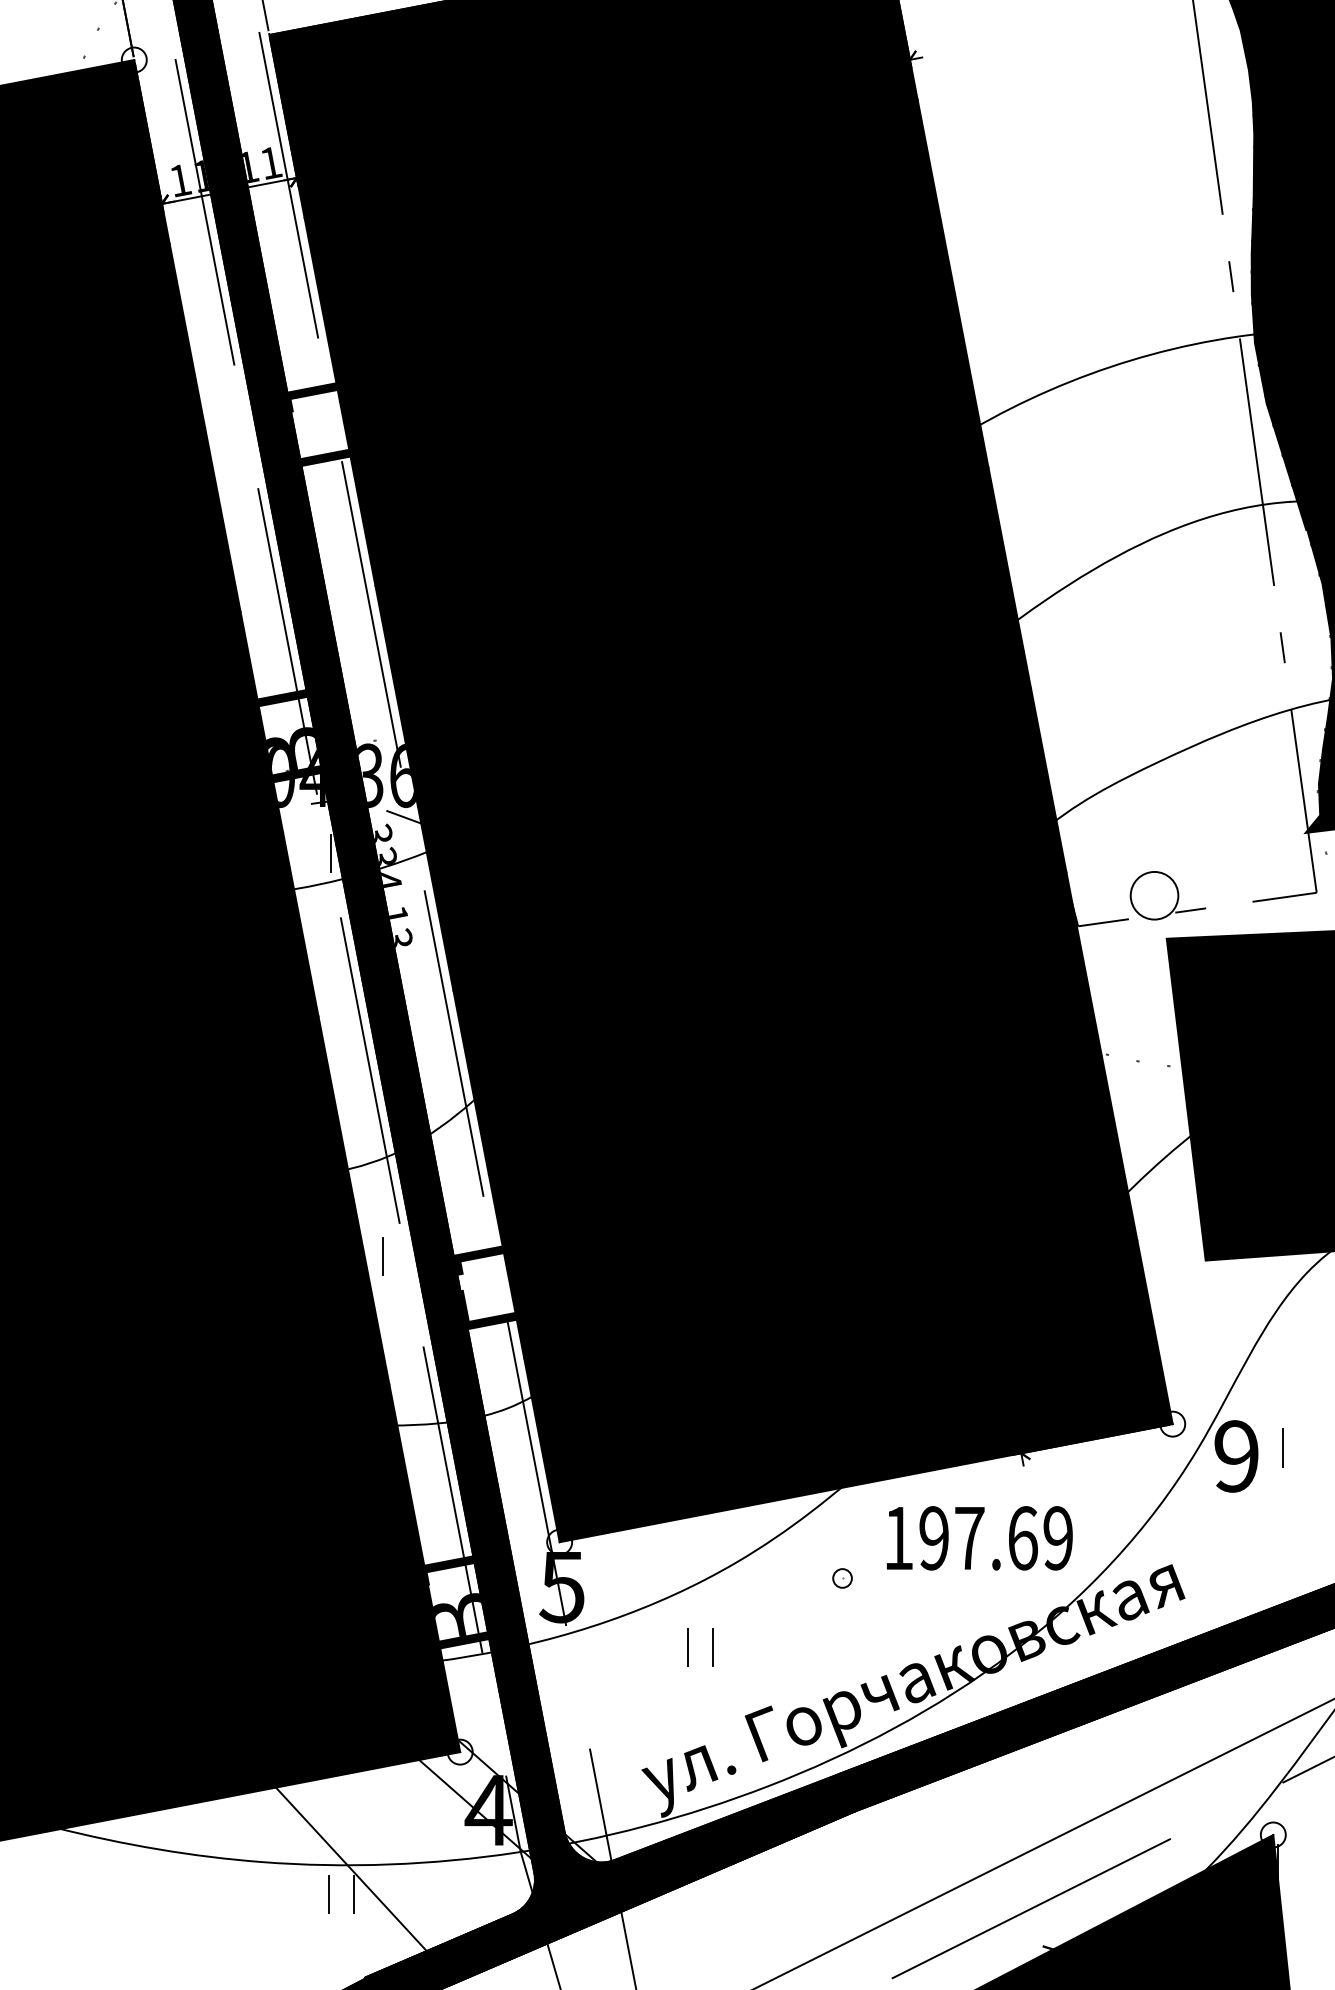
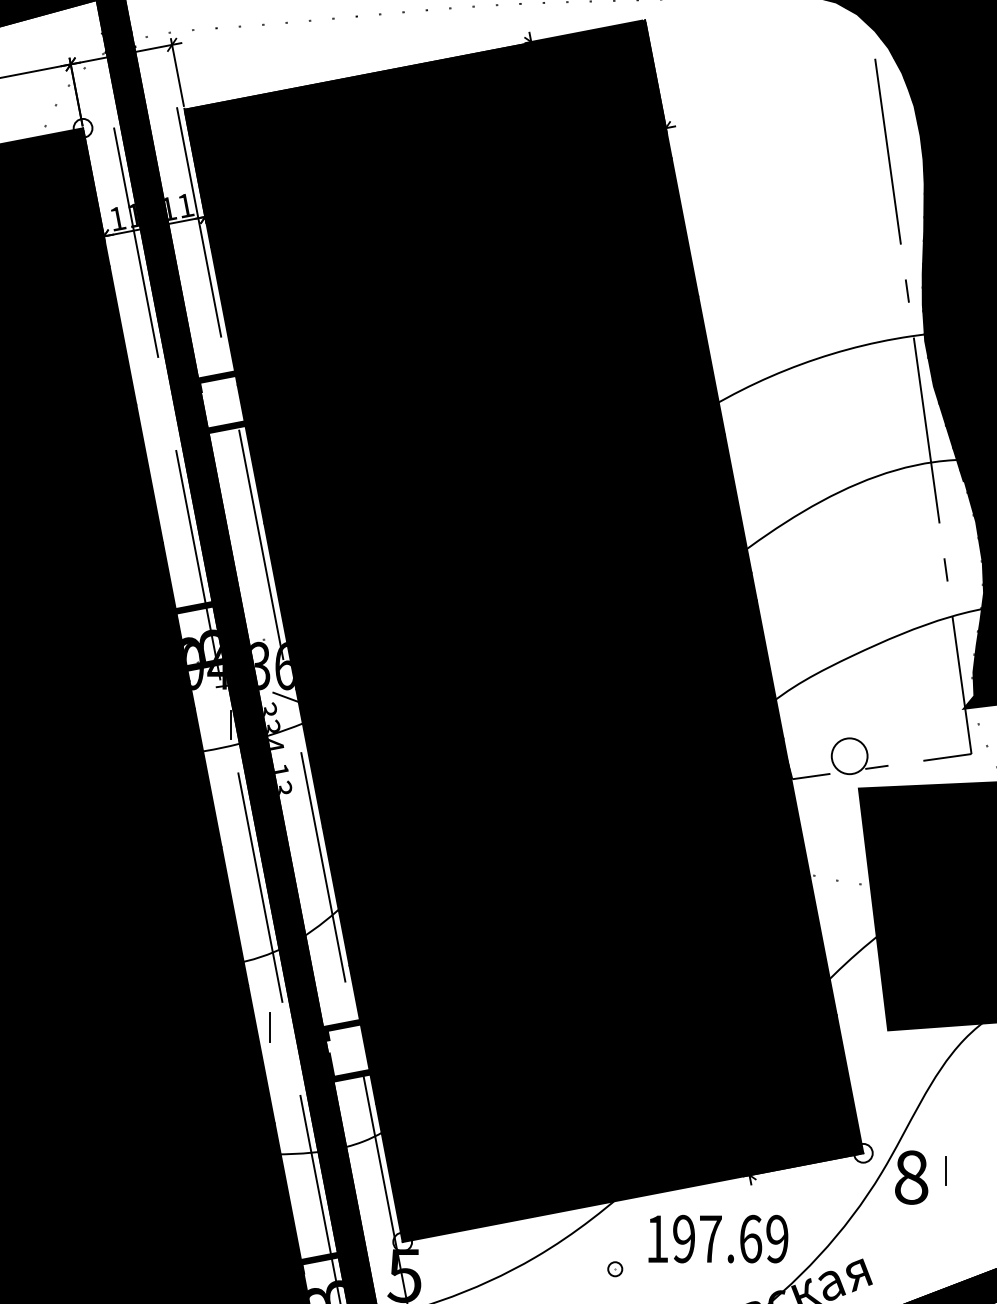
text: (1236, 1456) -> (911, 1177), 9 -> 8

